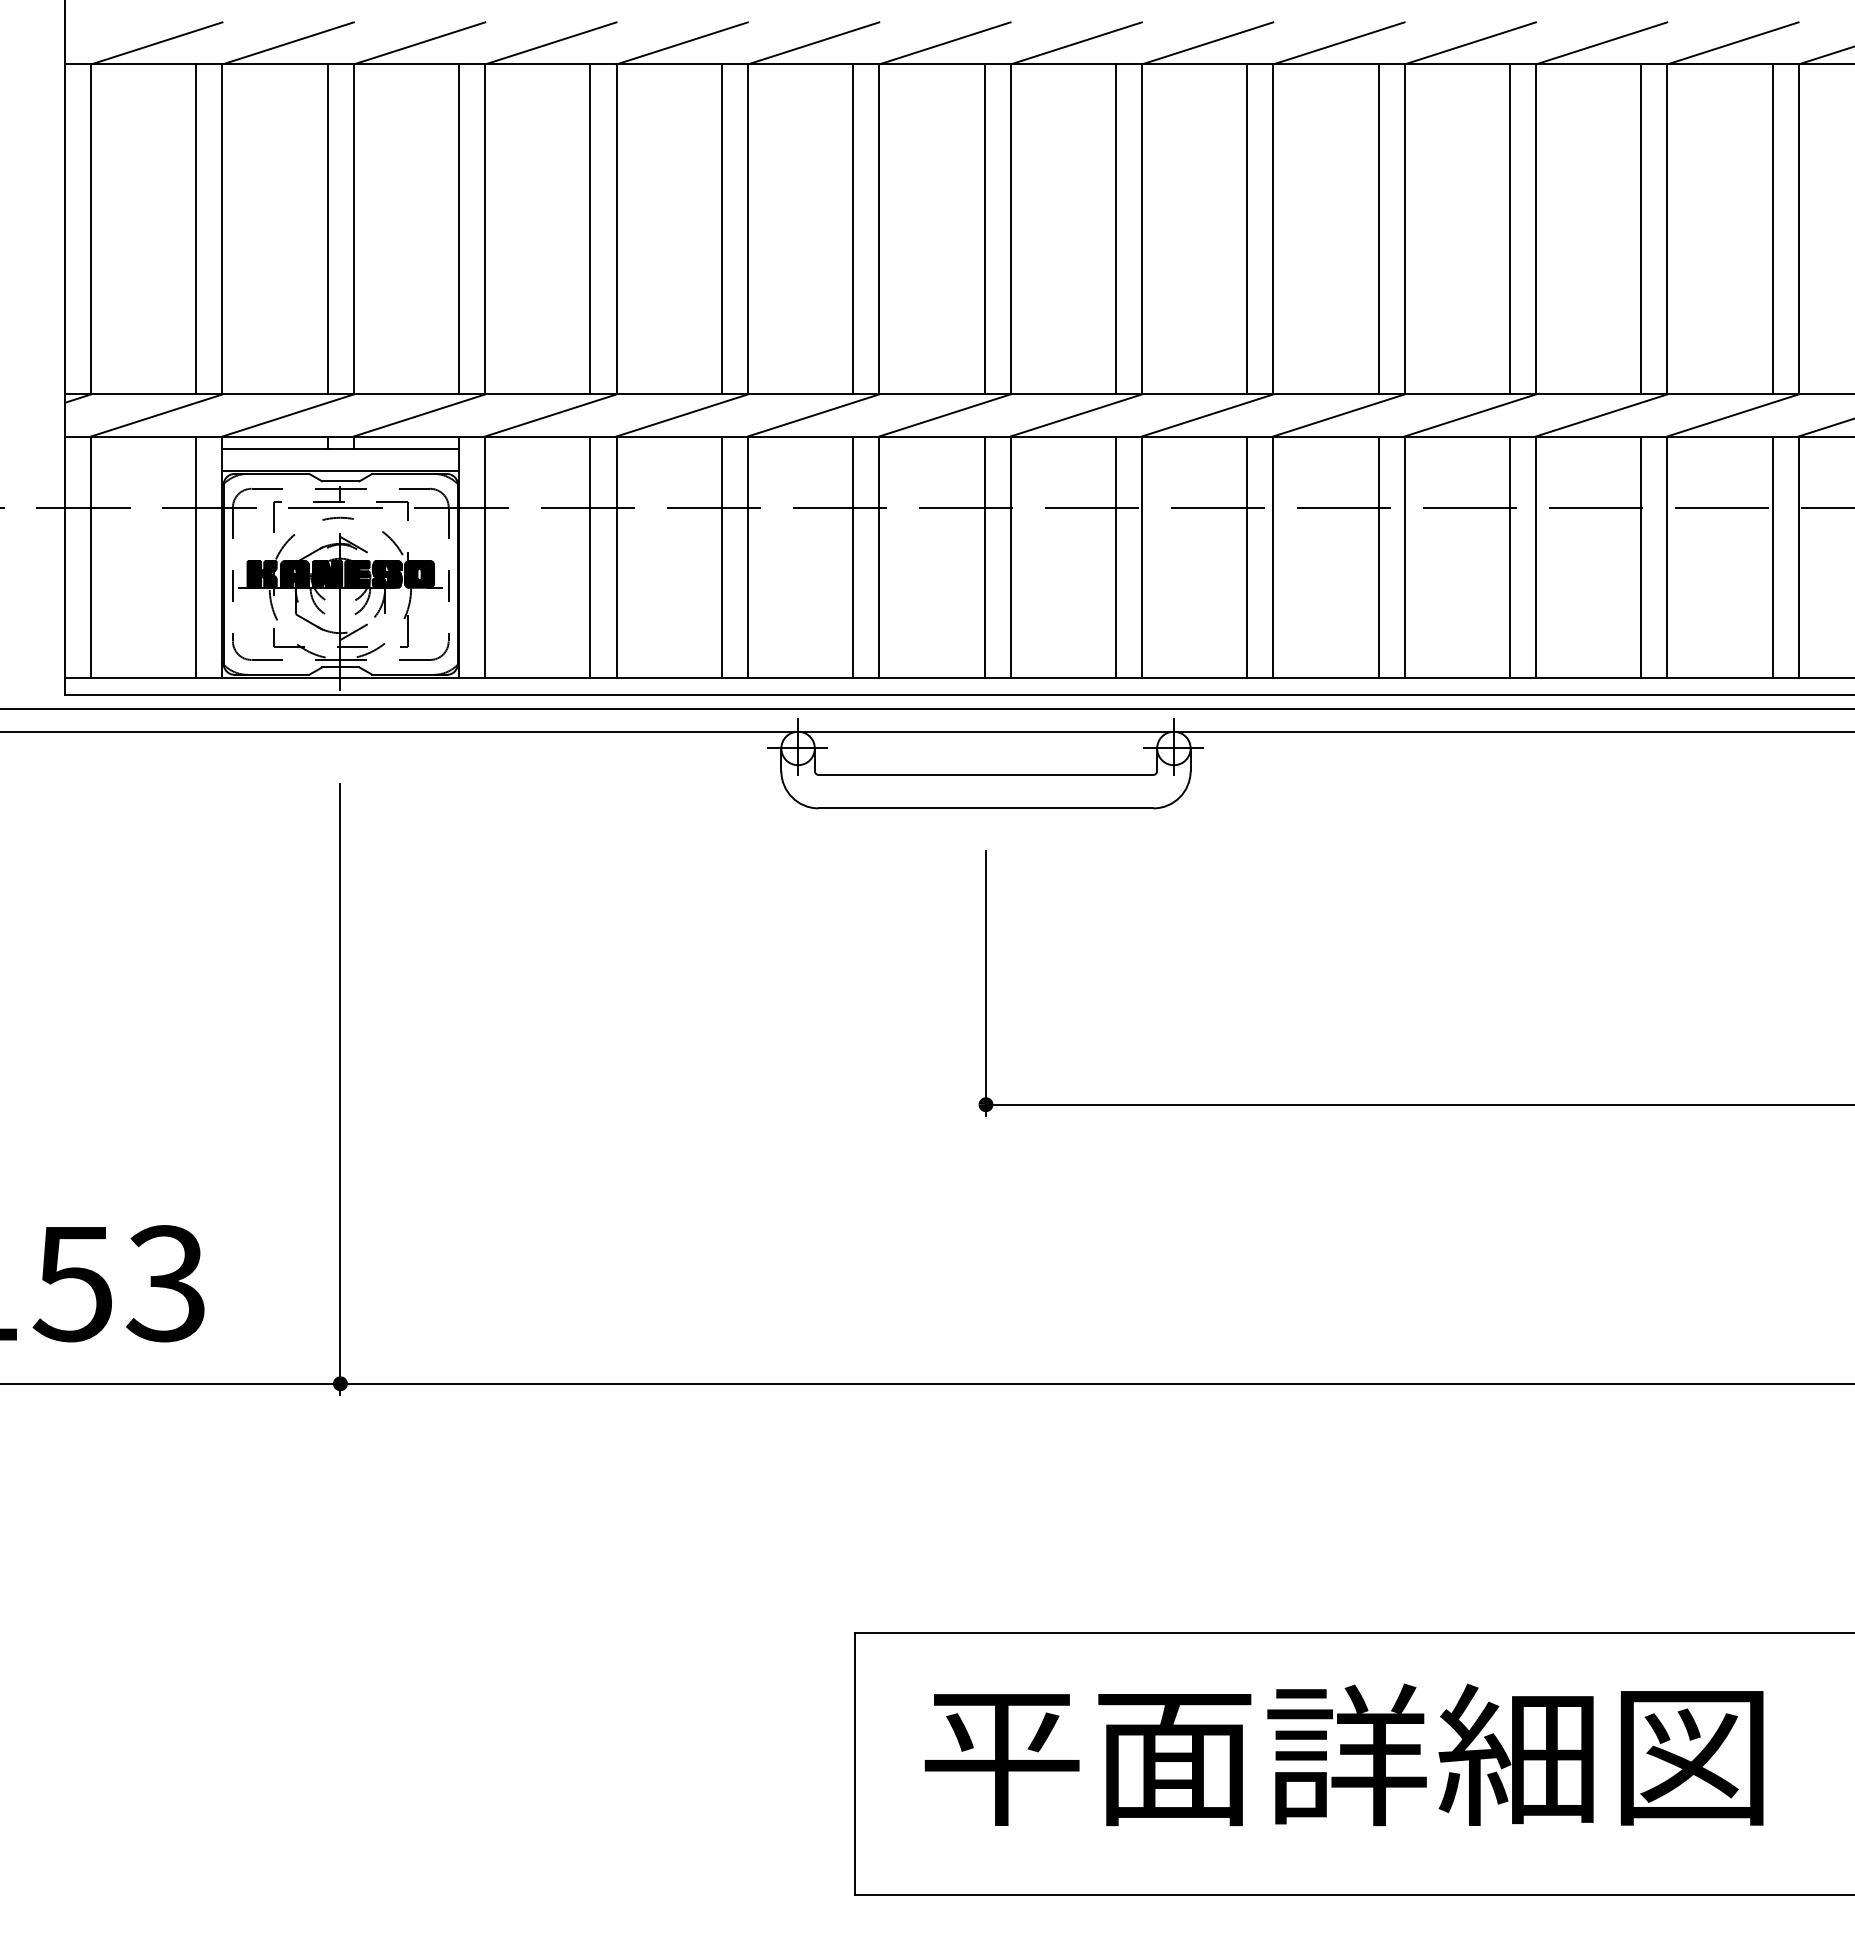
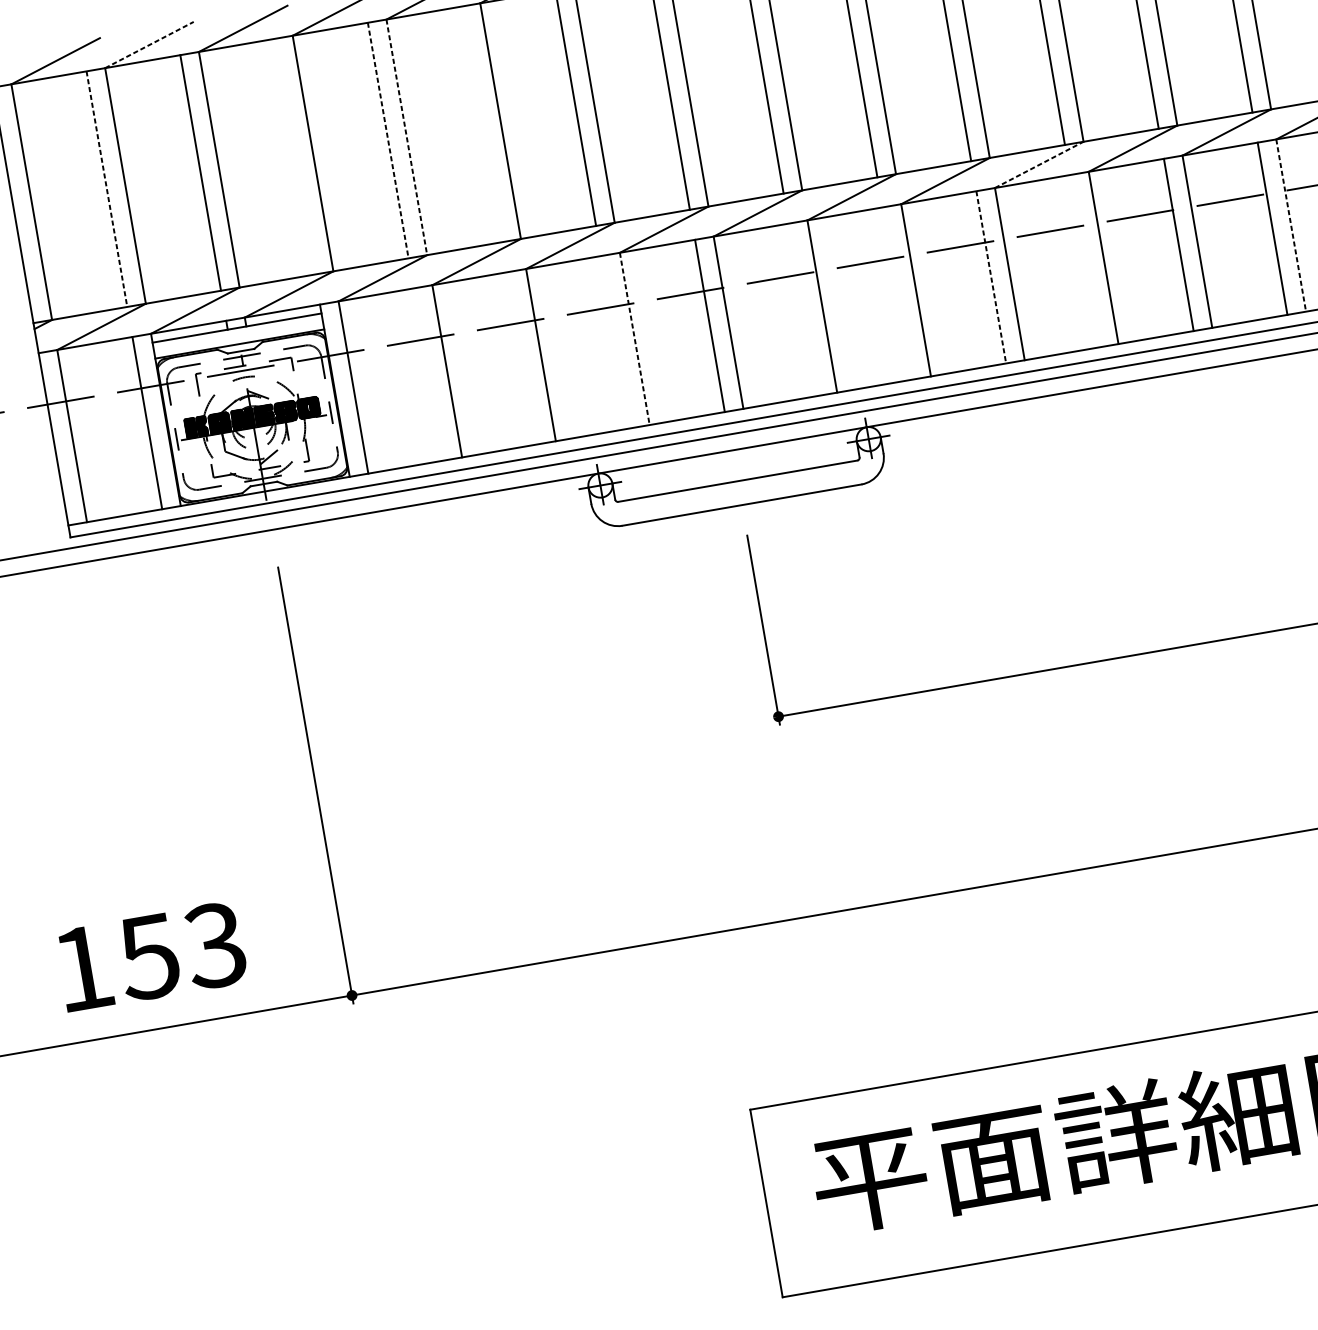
line: (288, 43) -> (149, 45), solid -> dashed
line: (196, 229) -> (106, 189), solid -> dashed
line: (459, 229) -> (294, 156), removed
line: (590, 229) -> (388, 140), solid -> dashed
line: (616, 229) -> (406, 137), solid -> dashed
line: (721, 229) -> (481, 124), removed
line: (1470, 415) -> (1039, 164), solid -> dashed
line: (590, 556) -> (428, 374), removed
line: (721, 556) -> (522, 357), removed
line: (853, 556) -> (616, 341), removed
line: (1115, 556) -> (803, 309), removed
line: (1247, 556) -> (897, 293), removed
line: (1509, 556) -> (1084, 260), removed
line: (879, 557) -> (635, 339), solid -> dashed
line: (1378, 557) -> (991, 277), solid -> dashed
line: (1798, 557) -> (1291, 225), solid -> dashed

